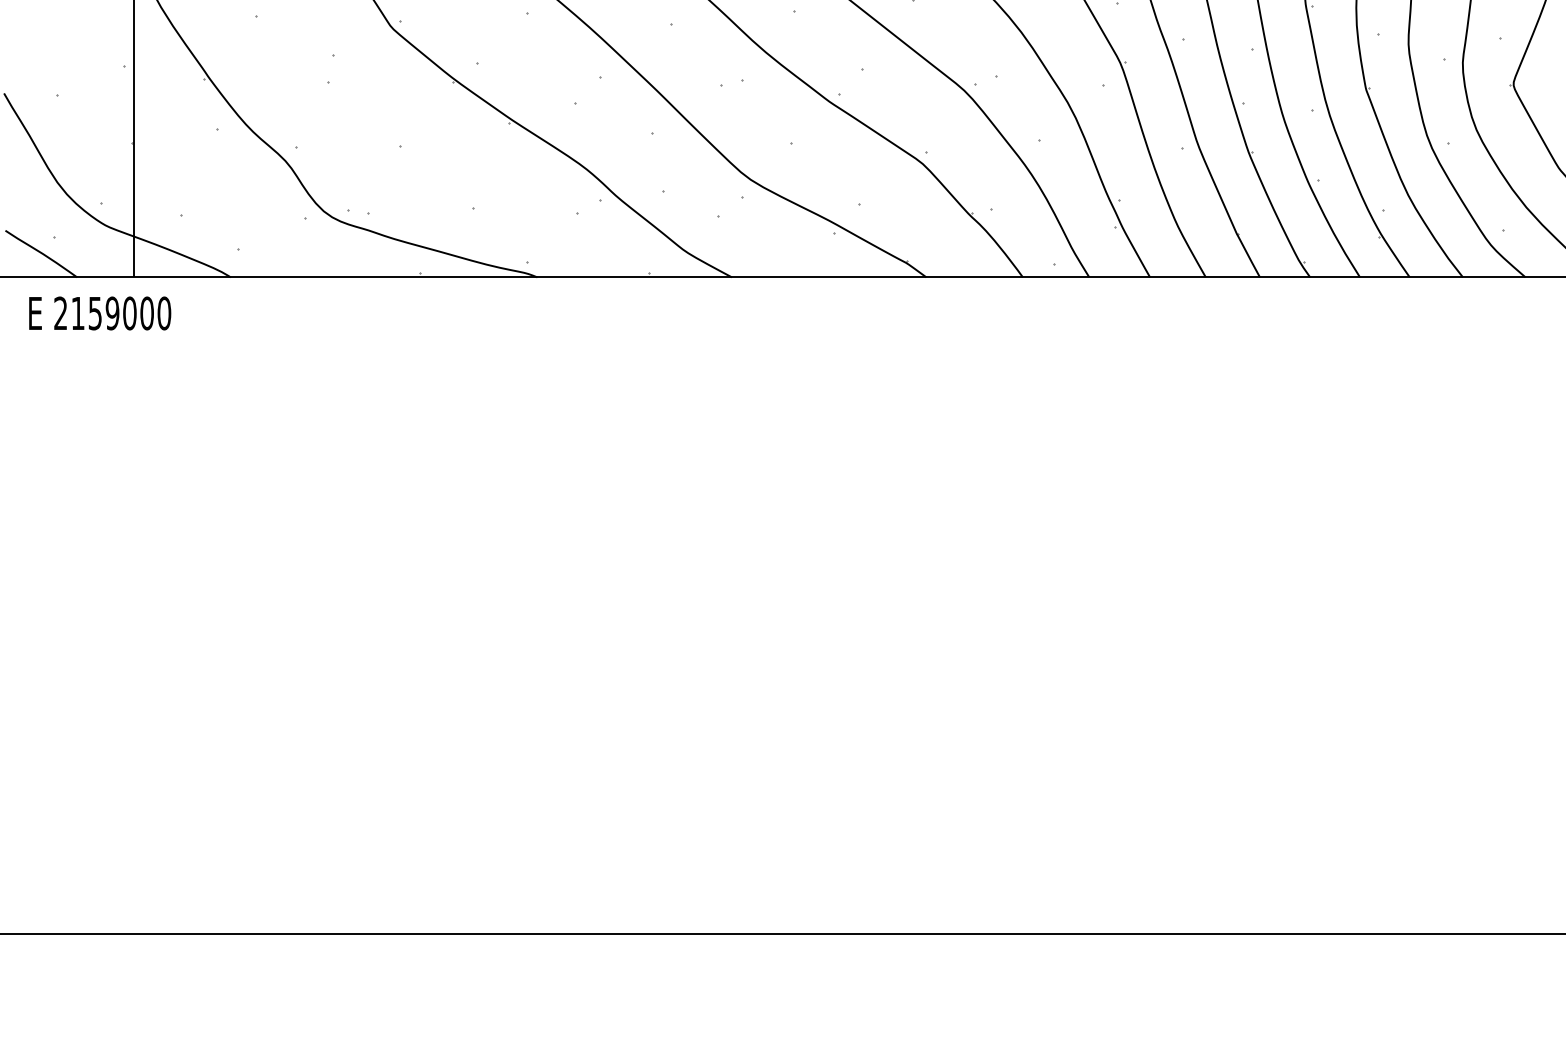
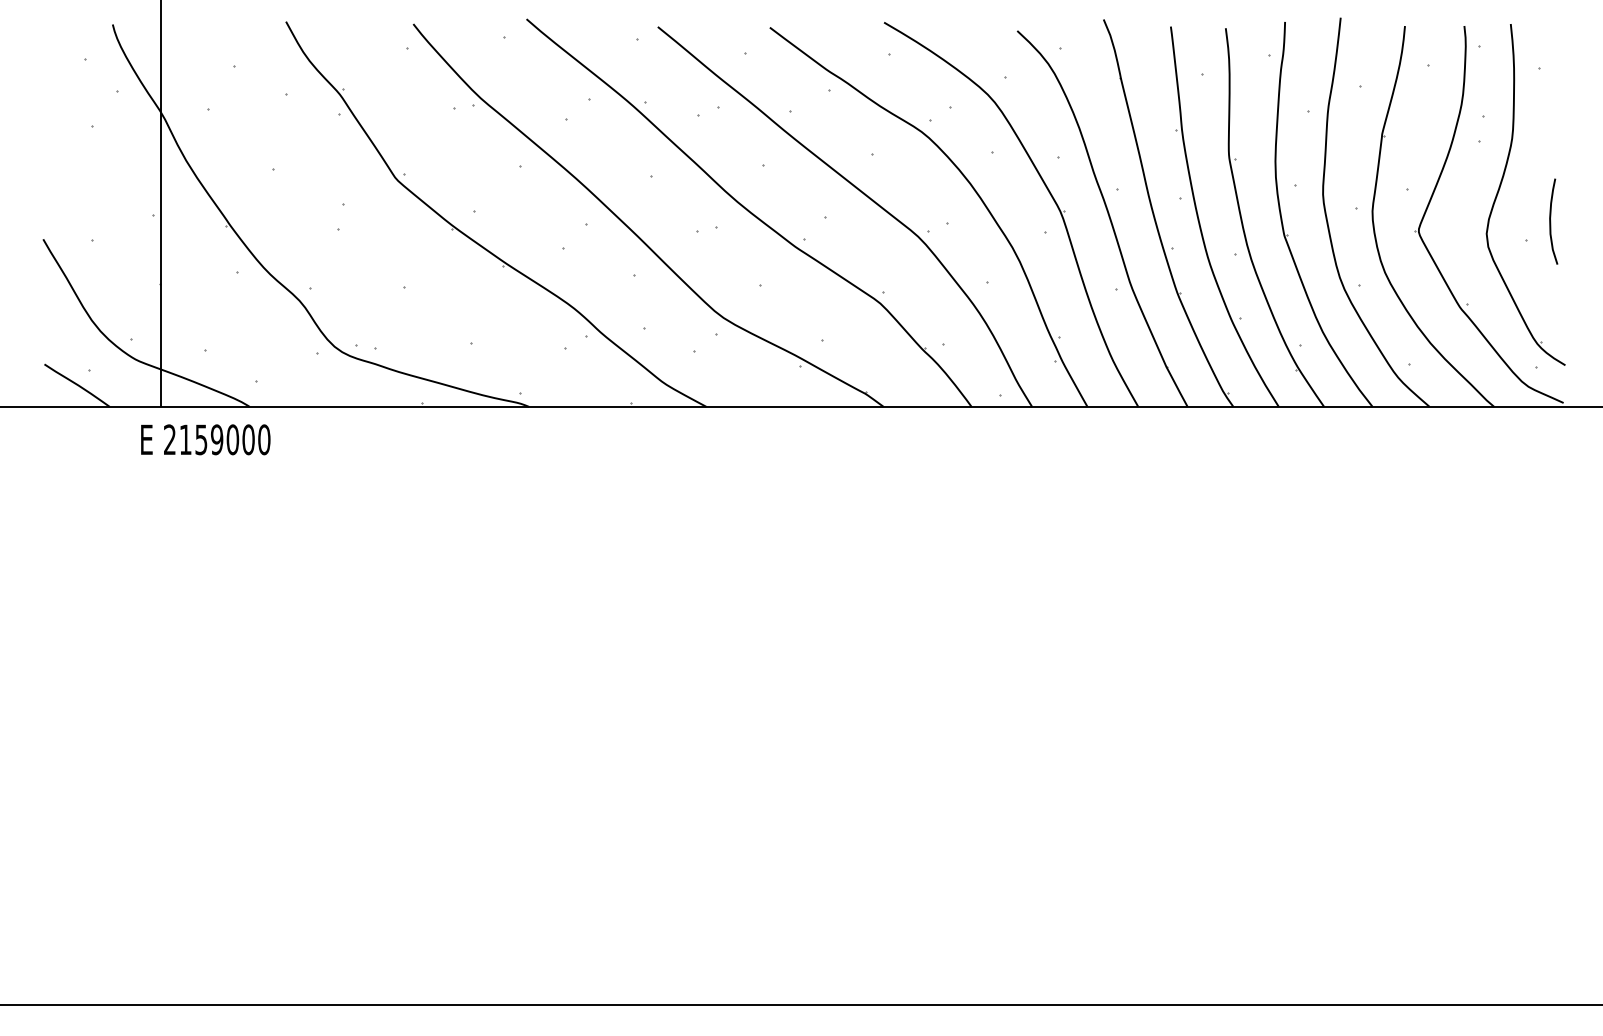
text: (99, 313) -> (205, 439), moved

